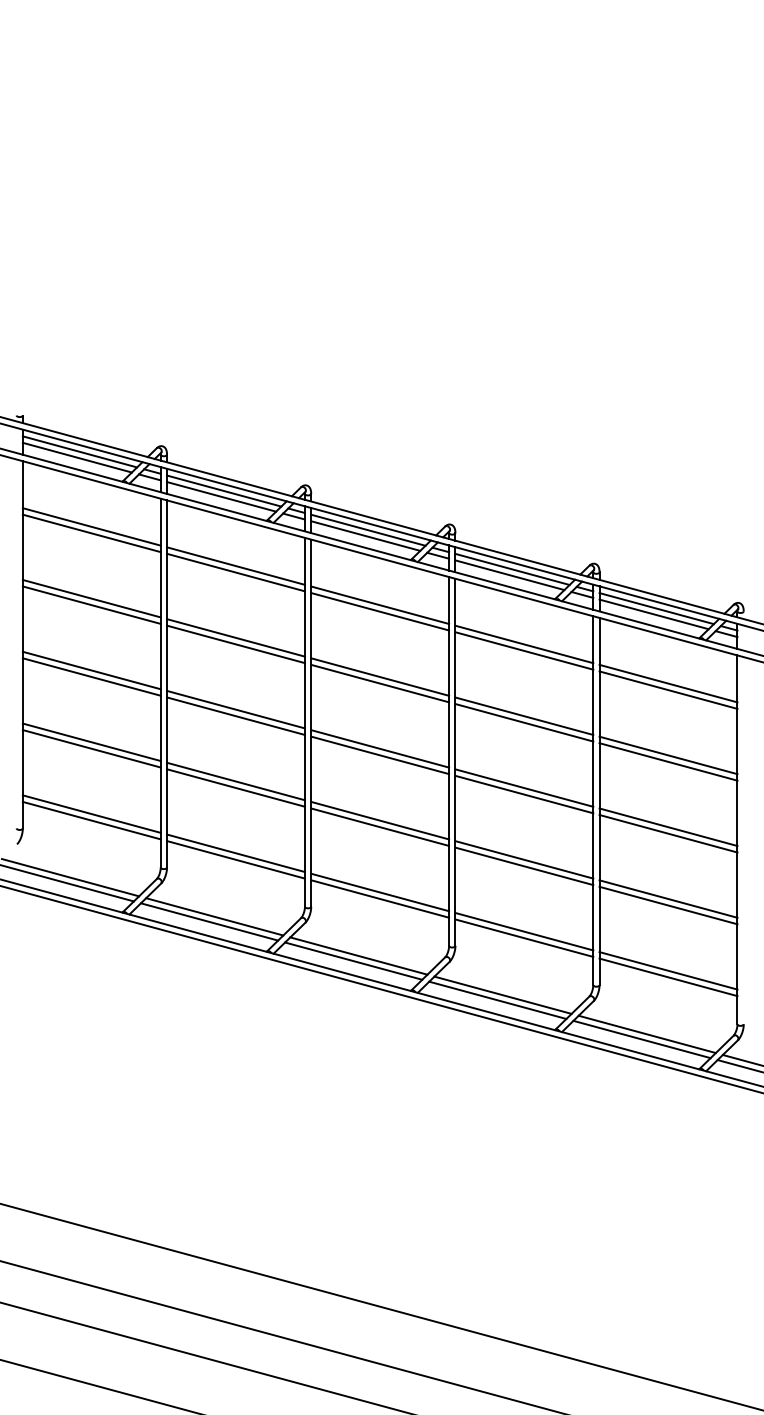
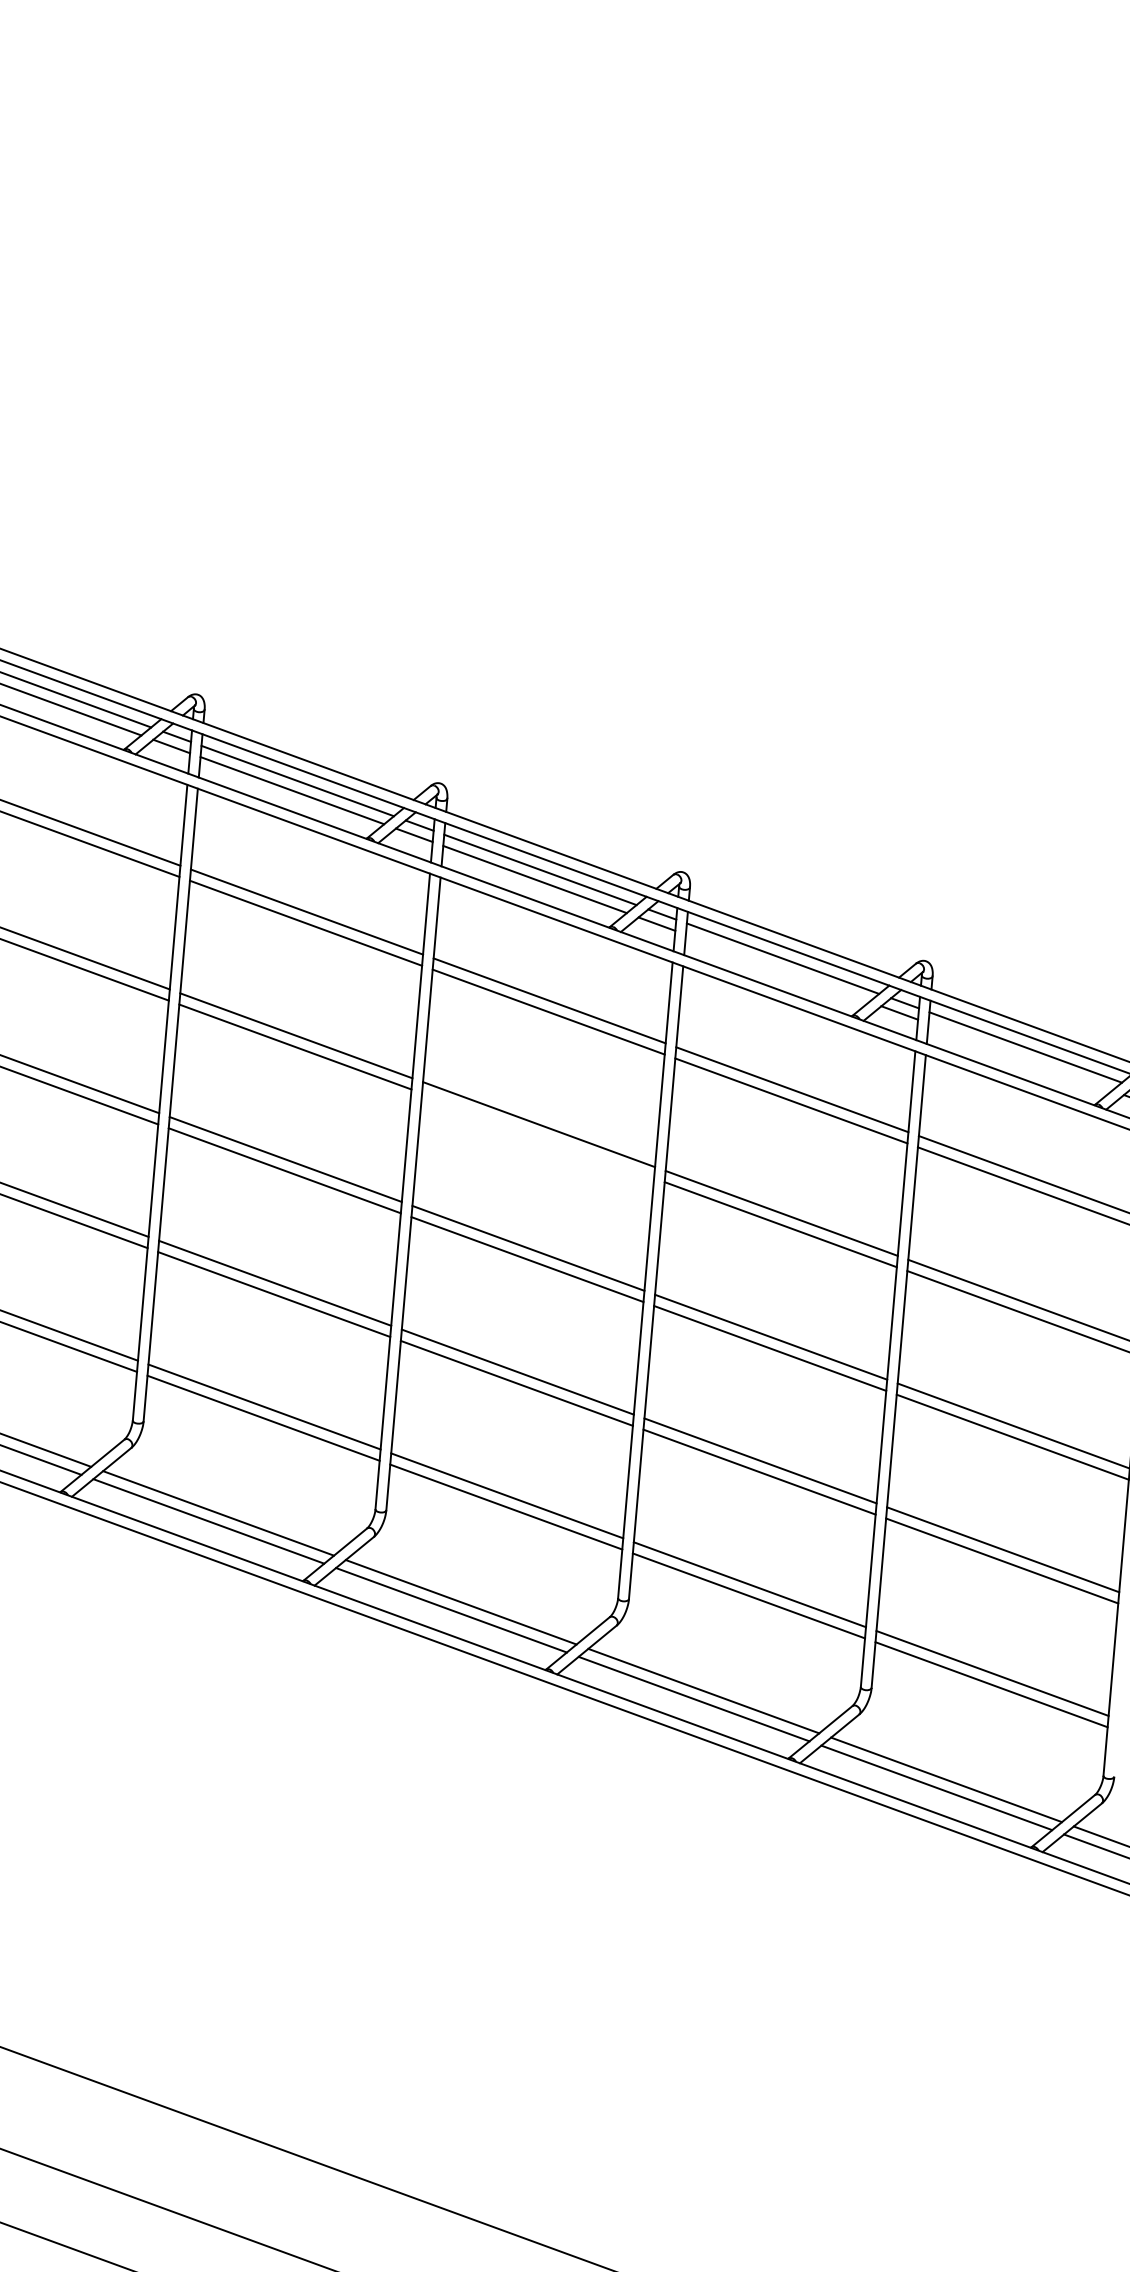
line: (509, 575) -> (776, 968), removed
line: (653, 614) -> (1019, 1057), removed
line: (380, 683) -> (538, 1135), removed

